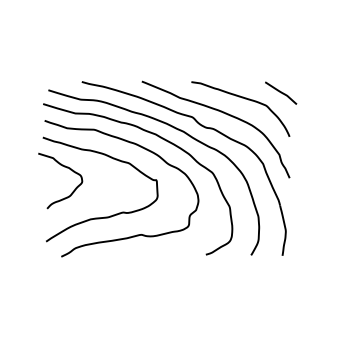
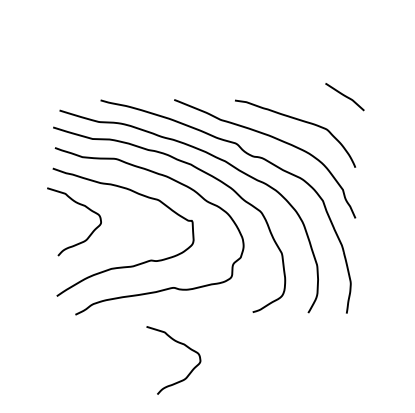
curve: (281, 92) -> (345, 96), moved
curve: (145, 280) -> (178, 343), added

